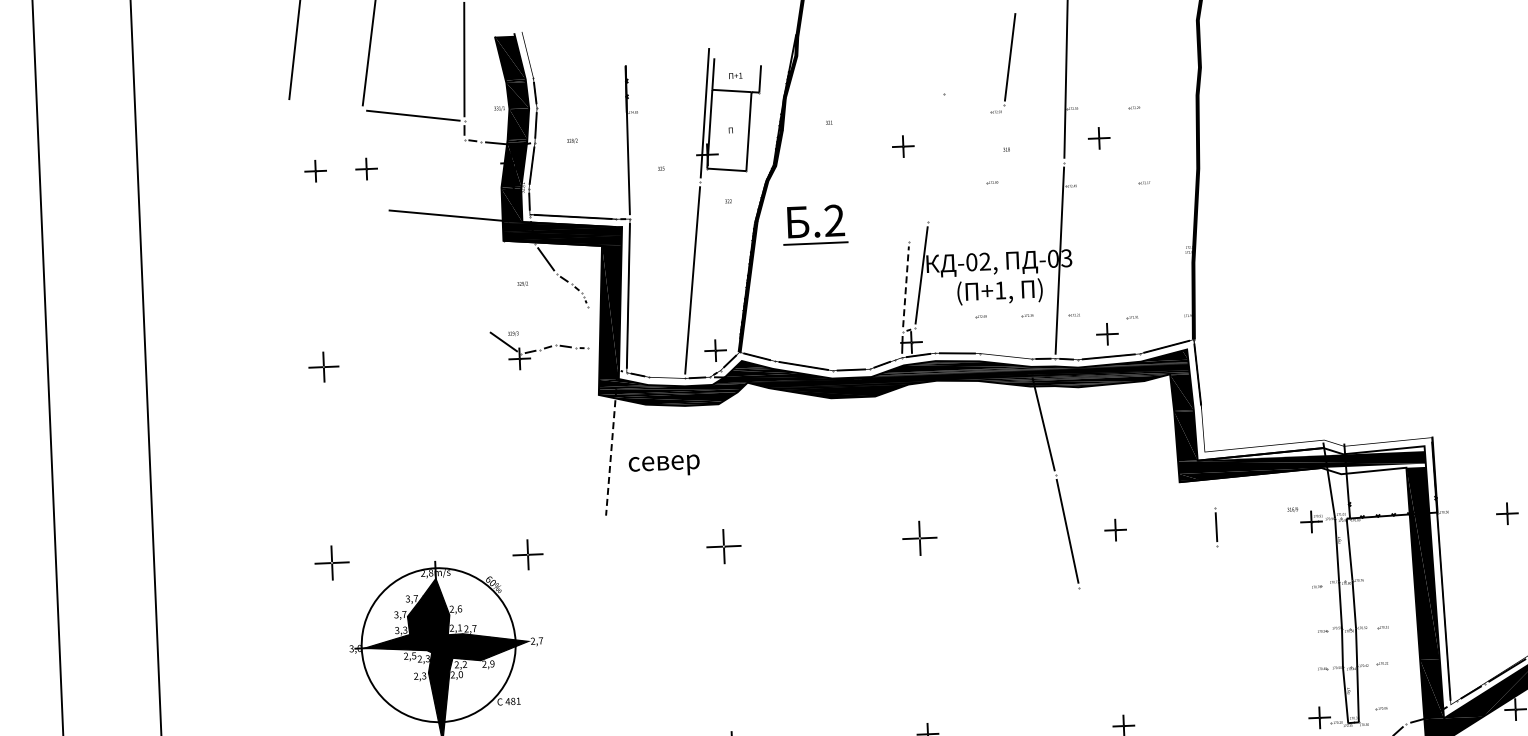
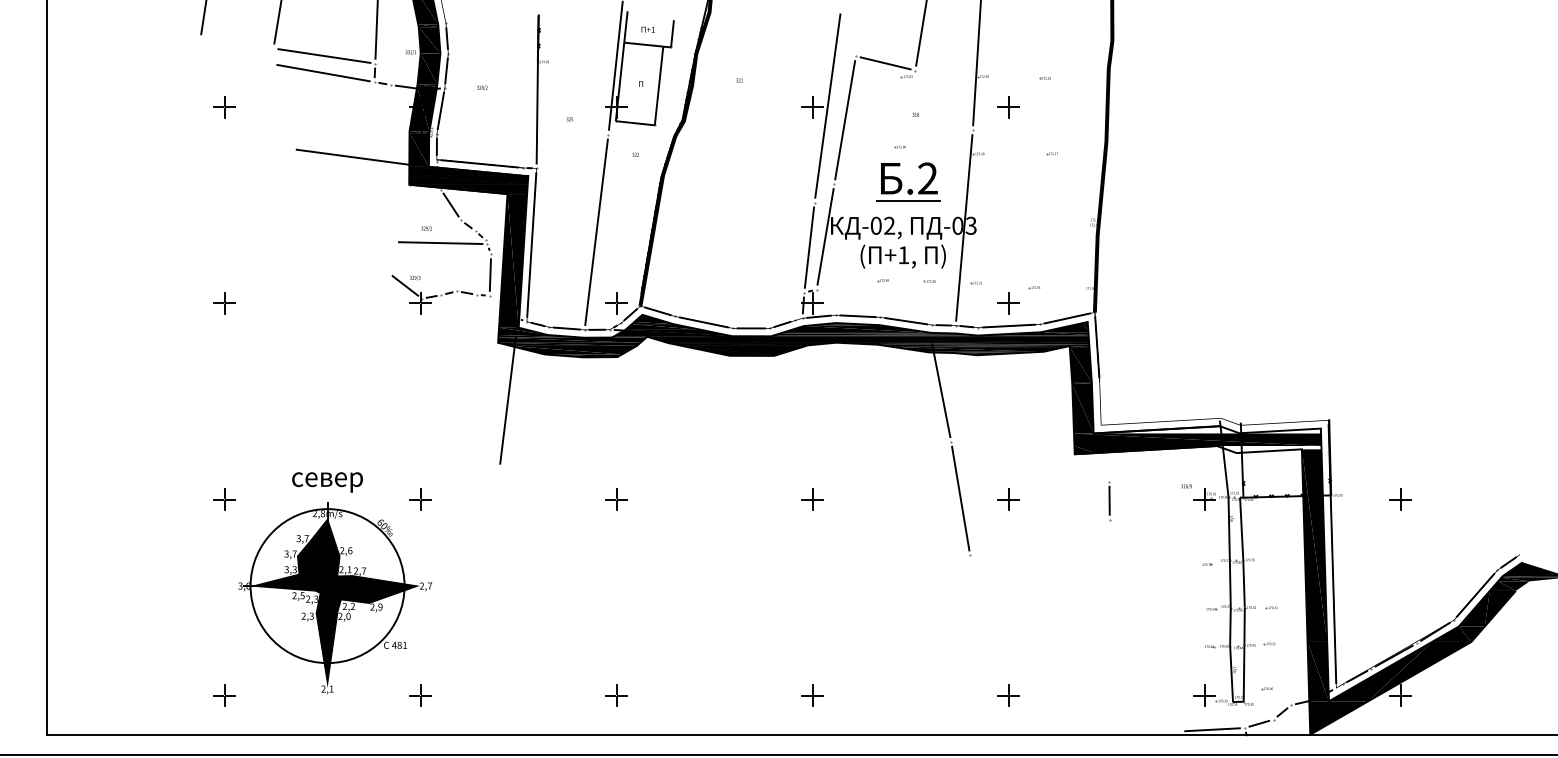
line: (974, 99) -> (885, 63), added
line: (413, 132) -> (323, 72), added
line: (918, 144) -> (827, 105), added
line: (936, 158) -> (845, 120), added
part: (366, 169) -> (275, 107), removed
part: (809, 226) -> (902, 183), moved
line: (906, 286) -> (809, 247), dashed -> solid
line: (537, 298) -> (440, 243), added
line: (587, 327) -> (489, 274), added
line: (1006, 356) -> (906, 321), added
part: (323, 367) -> (224, 303), size x0.71
line: (666, 377) -> (566, 328), added
line: (610, 453) -> (507, 401), dashed -> solid
text: (664, 465) -> (327, 482), moved
part: (919, 538) -> (812, 499), size x0.62
part: (723, 546) -> (616, 499), size x0.62
part: (527, 554) -> (420, 499), size x0.71
part: (332, 562) -> (224, 499), size x0.62

